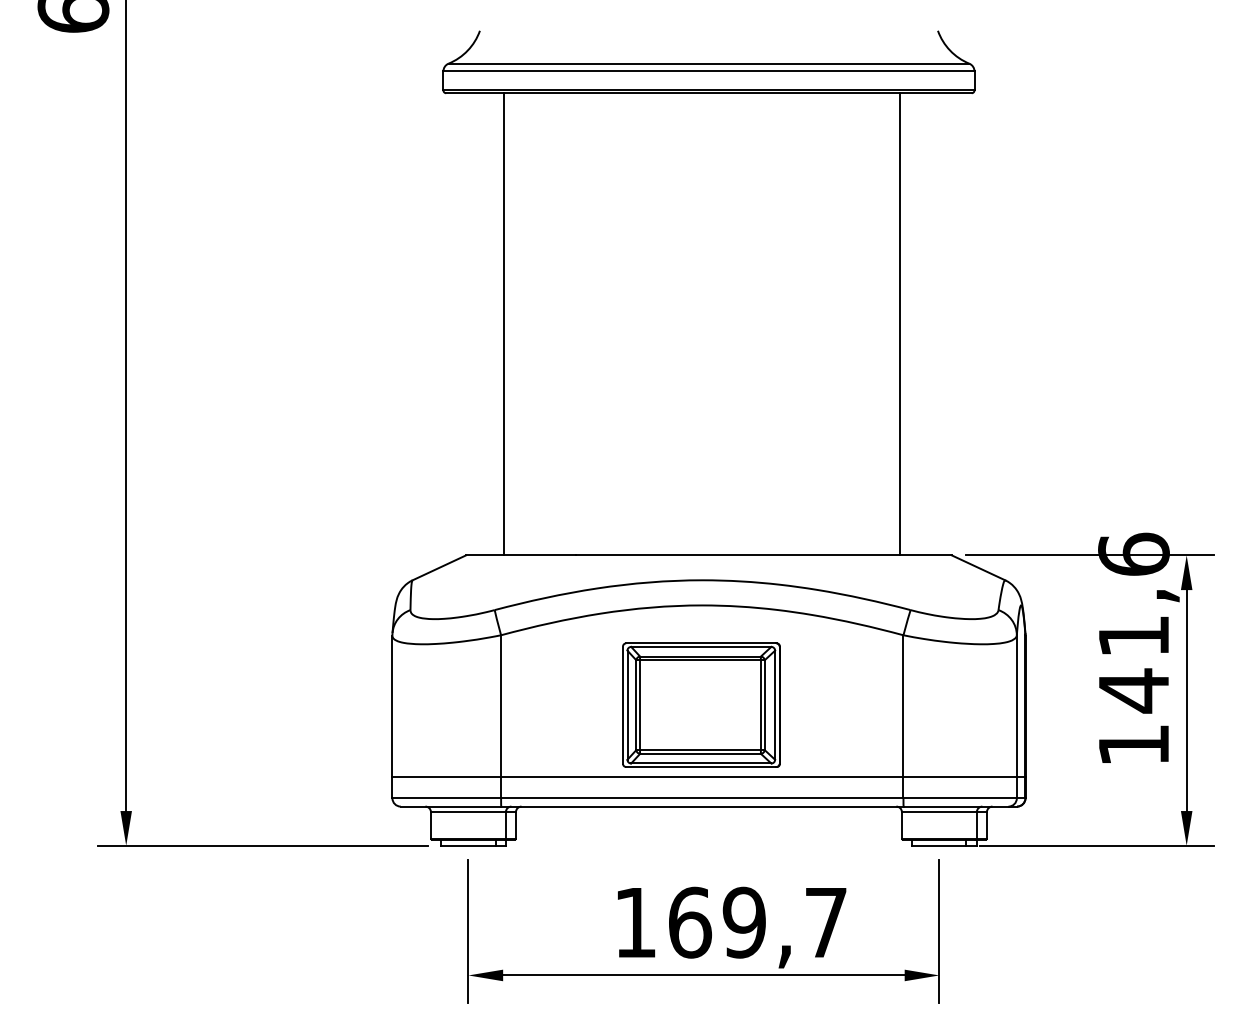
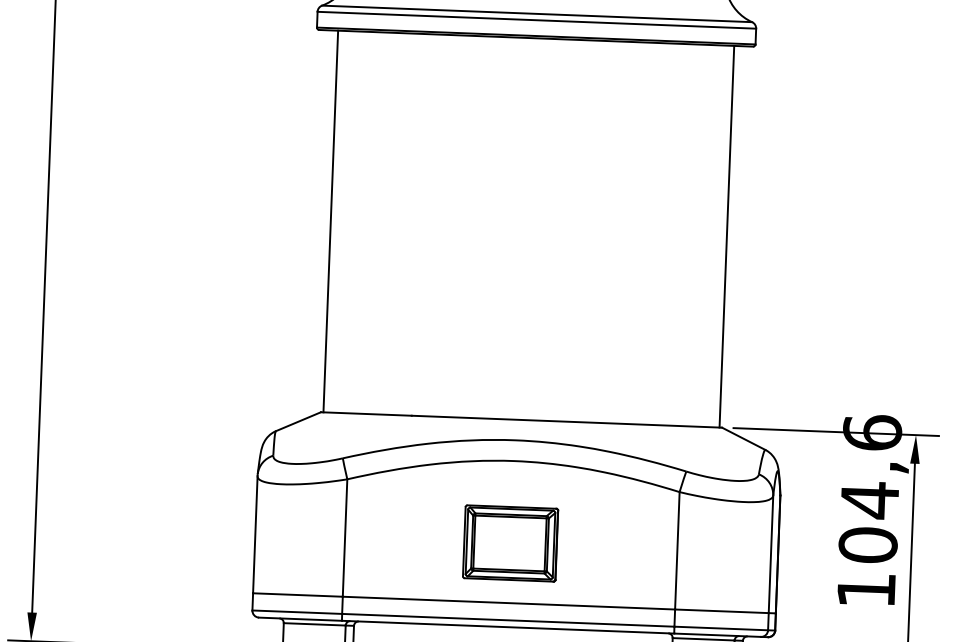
line: (504, 324) -> (331, 221), moved
line: (899, 324) -> (726, 236), moved
text: (1133, 663) -> (868, 522), 141,6 -> 104,6
part: (701, 705) -> (510, 543), size x0.71

